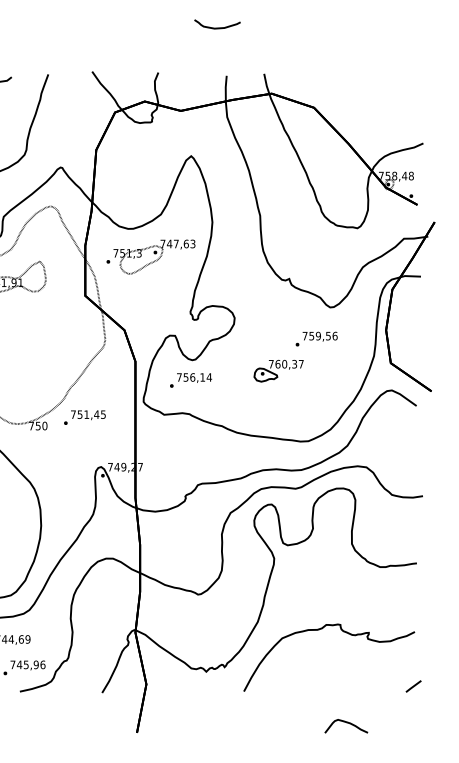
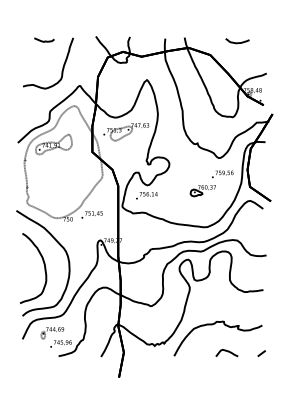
curve: (217, 27) -> (237, 42), moved
part: (294, 356) -> (211, 183), moved
curve: (347, 725) -> (227, 352), moved

